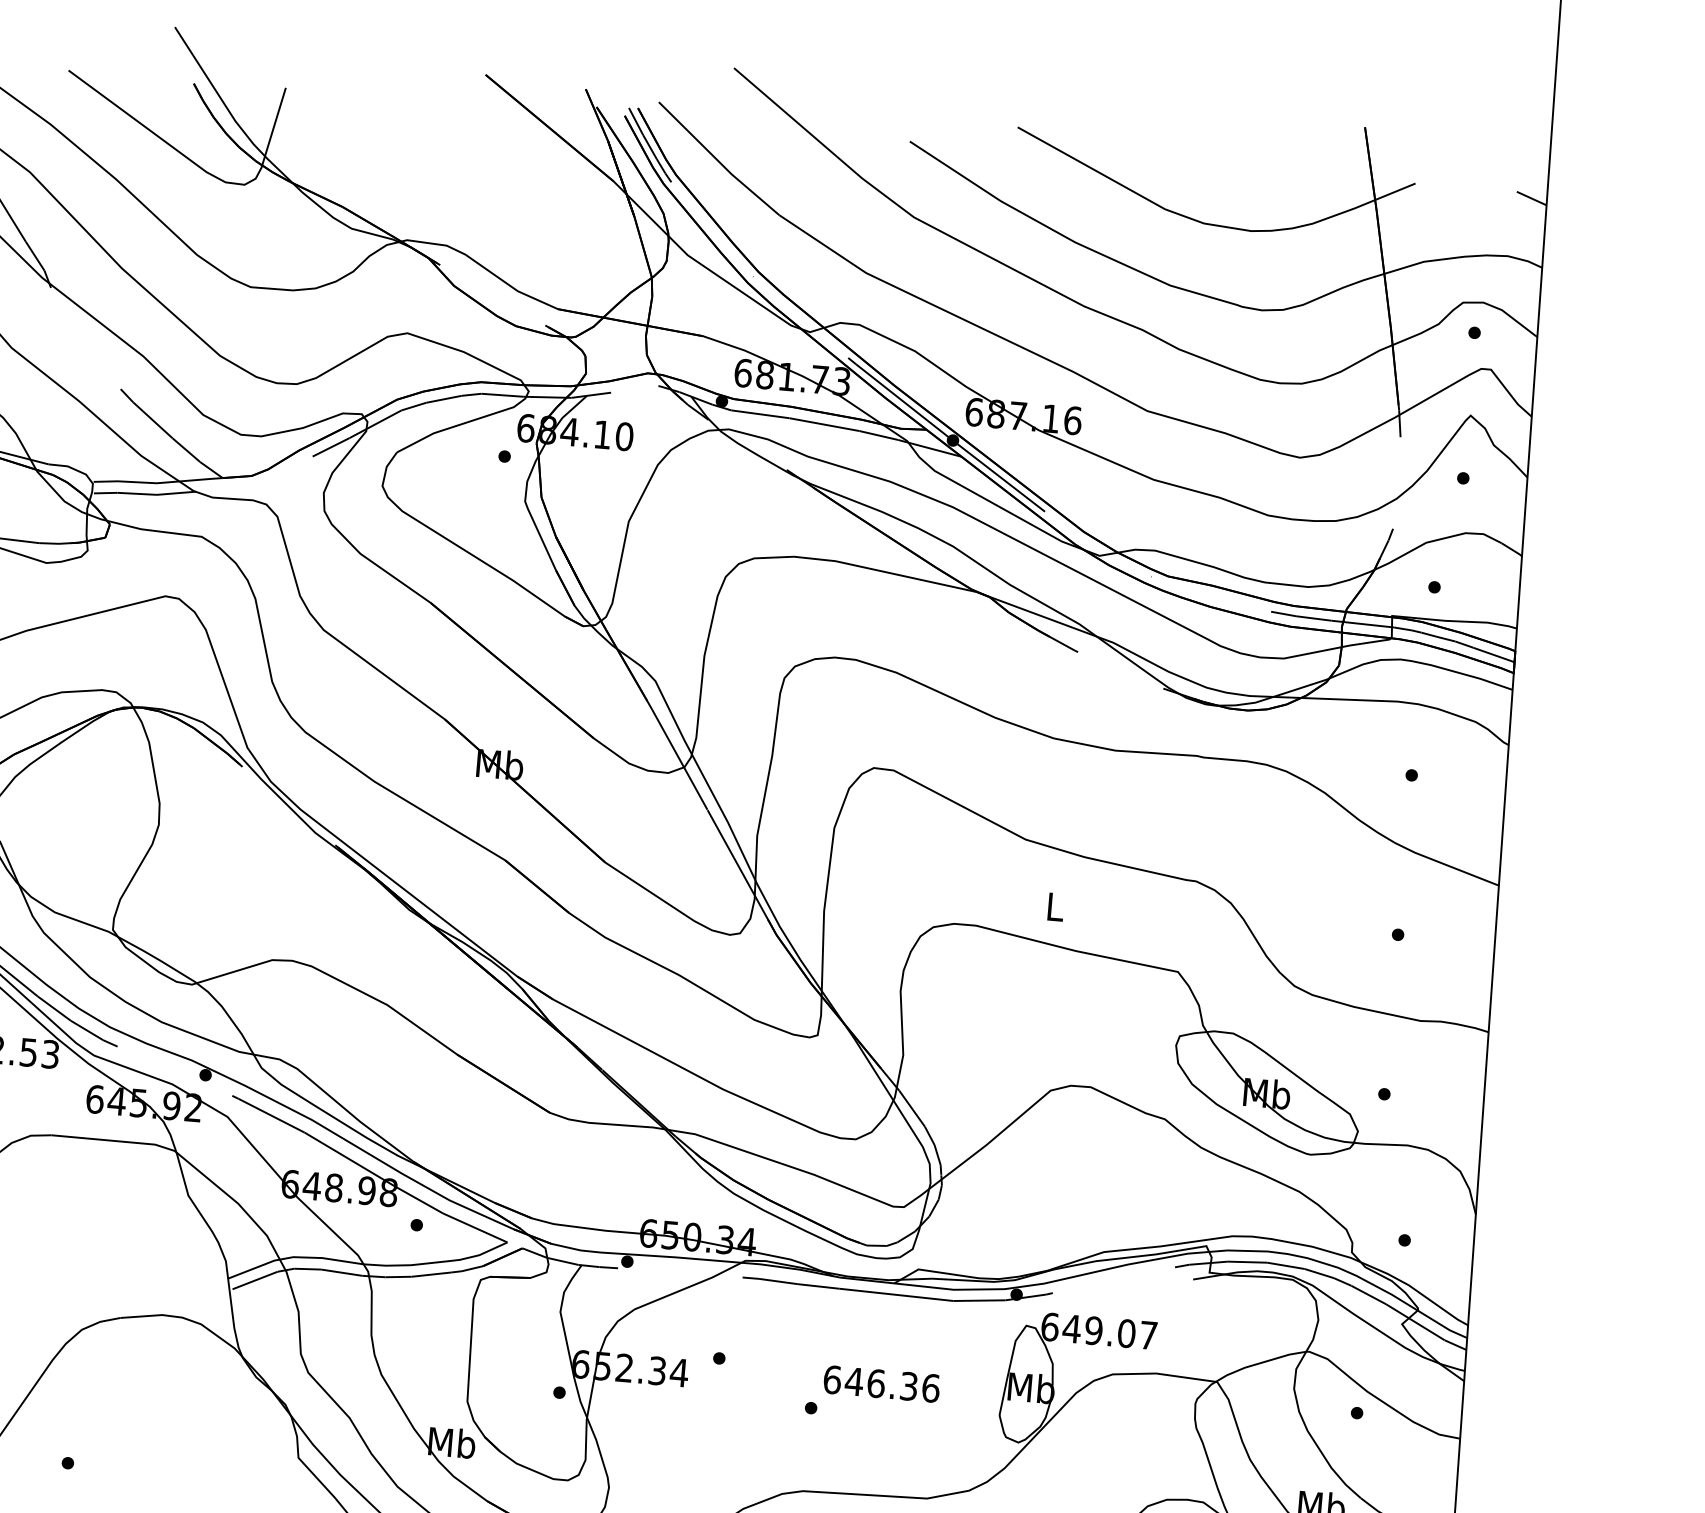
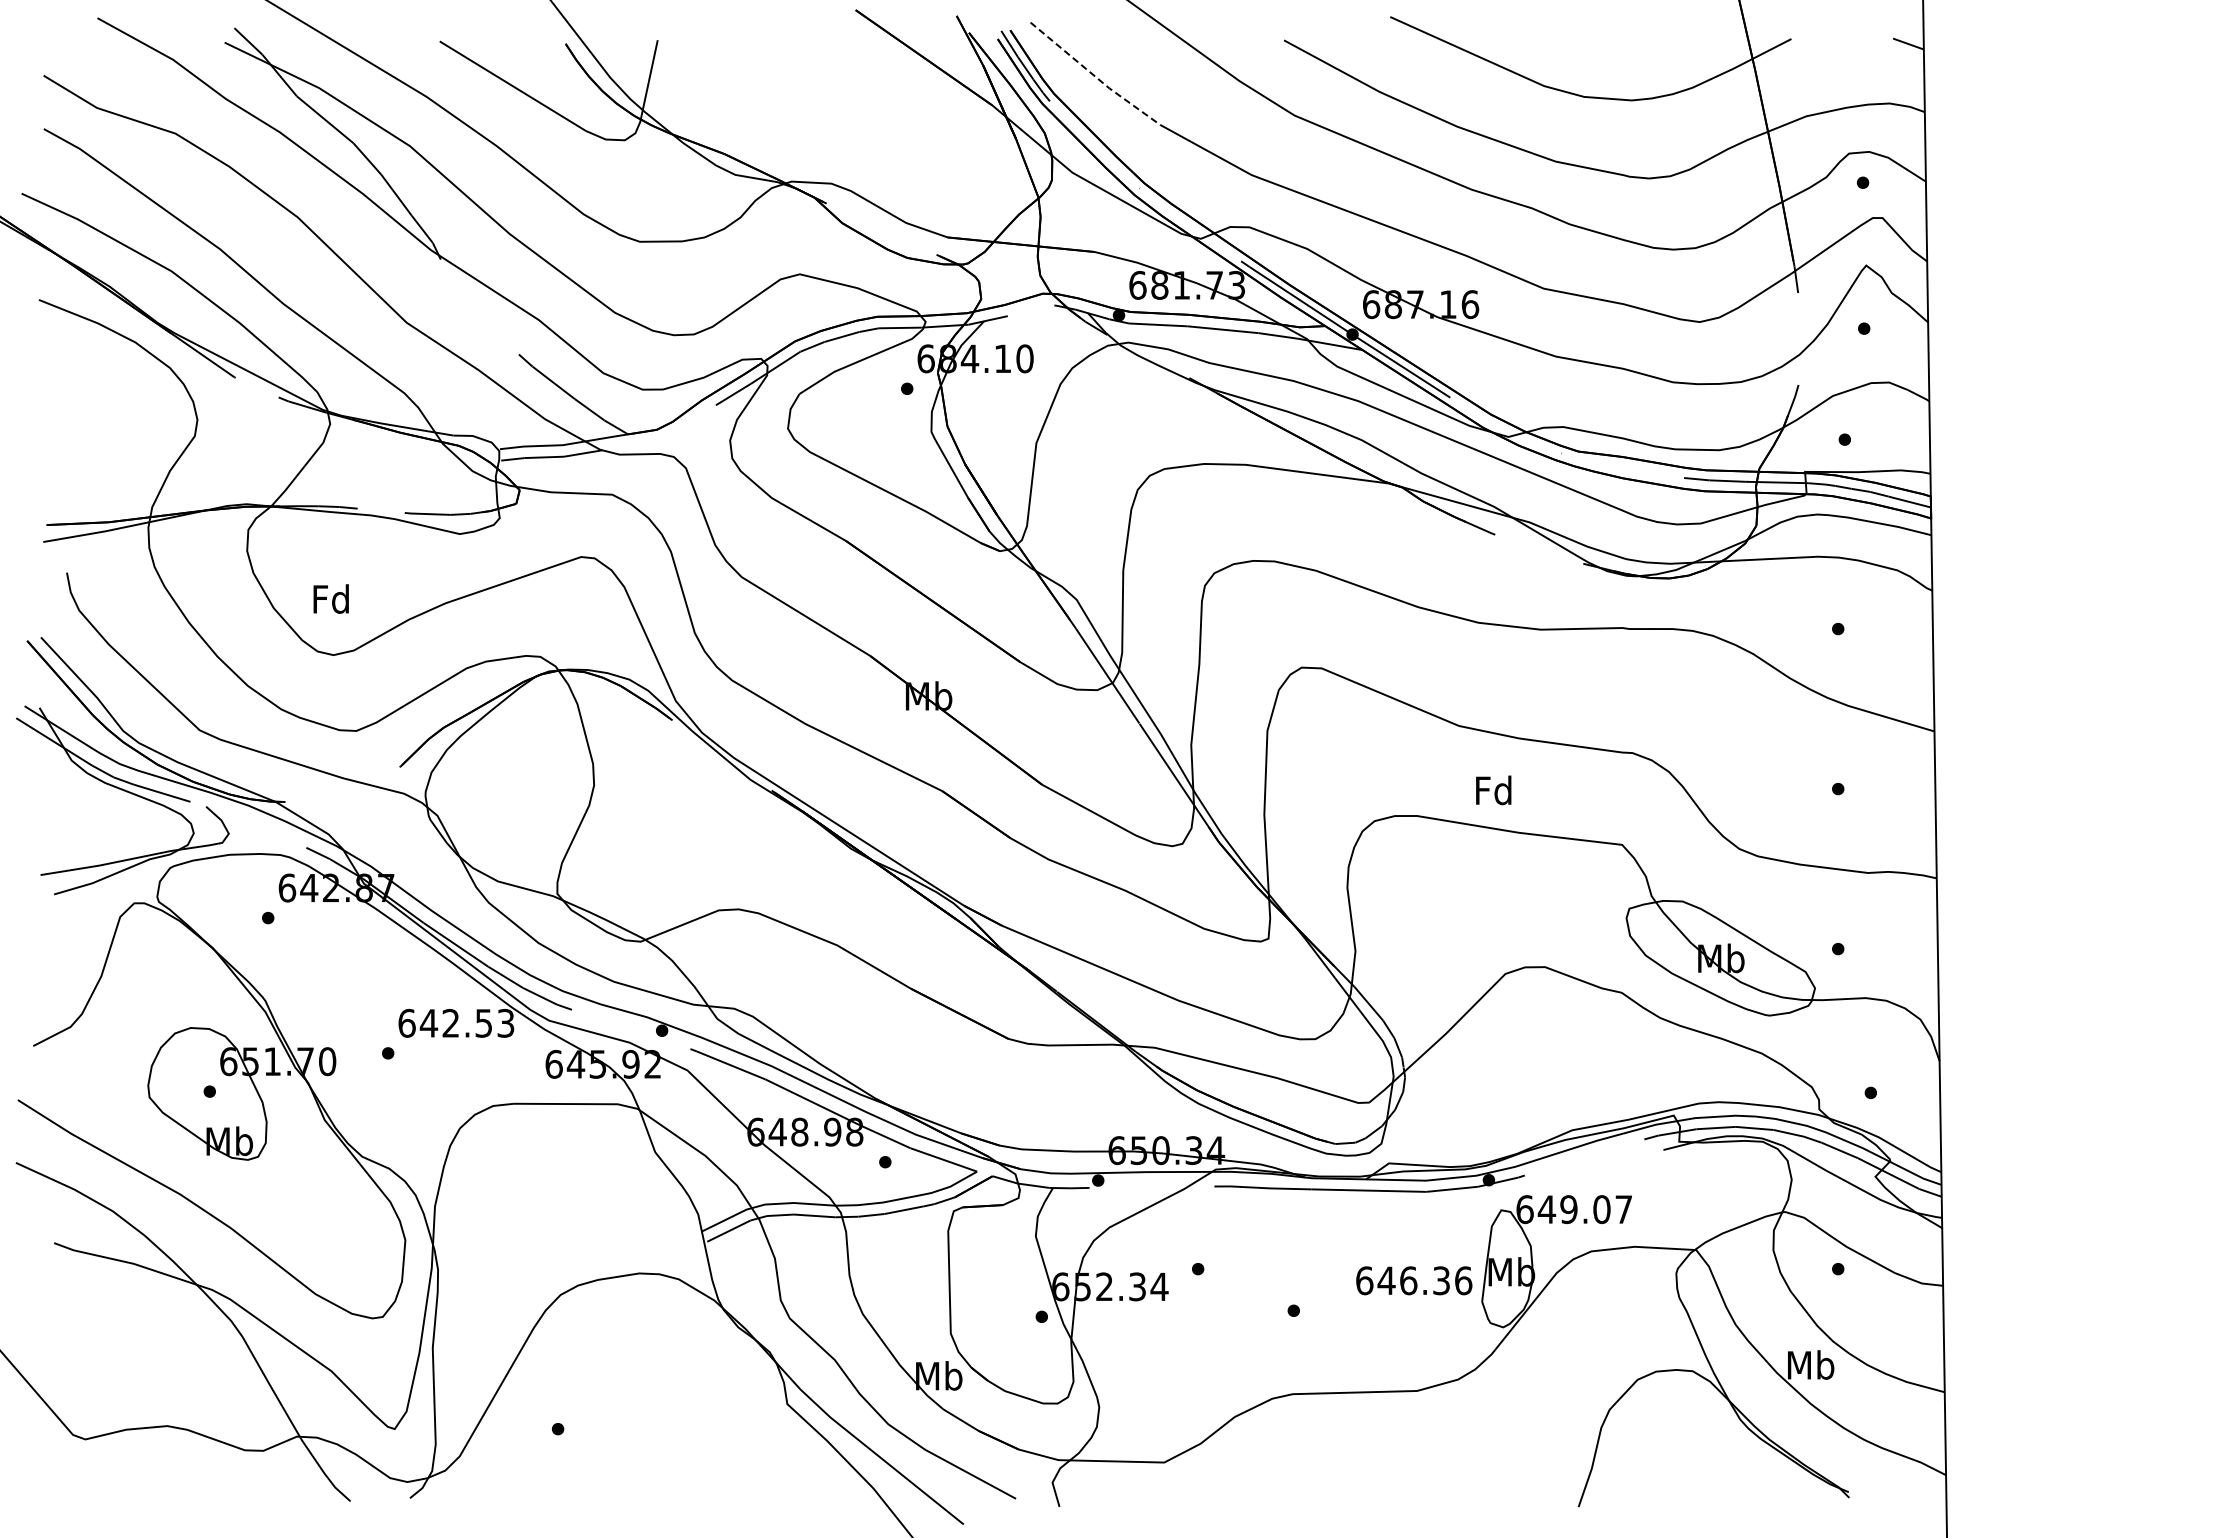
line: (717, 161) -> (1094, 76), solid -> dashed
text: (1054, 906) -> (1493, 790), L -> Fd
text: (882, 1383) -> (1414, 1280), moved

